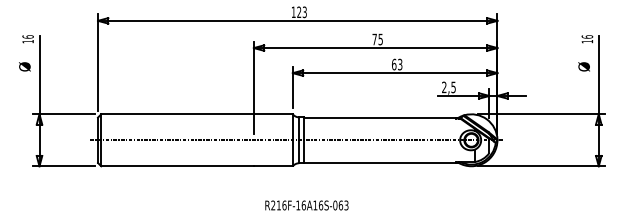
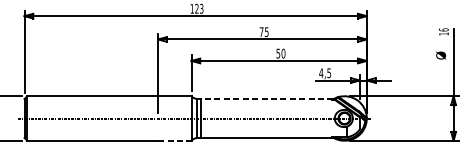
text: (397, 64) -> (281, 53), 63 -> 50
text: (443, 87) -> (320, 73), 2,5 -> 4,5
line: (380, 117) -> (266, 98), solid -> dashed
line: (273, 166) -> (174, 140), solid -> dashed

